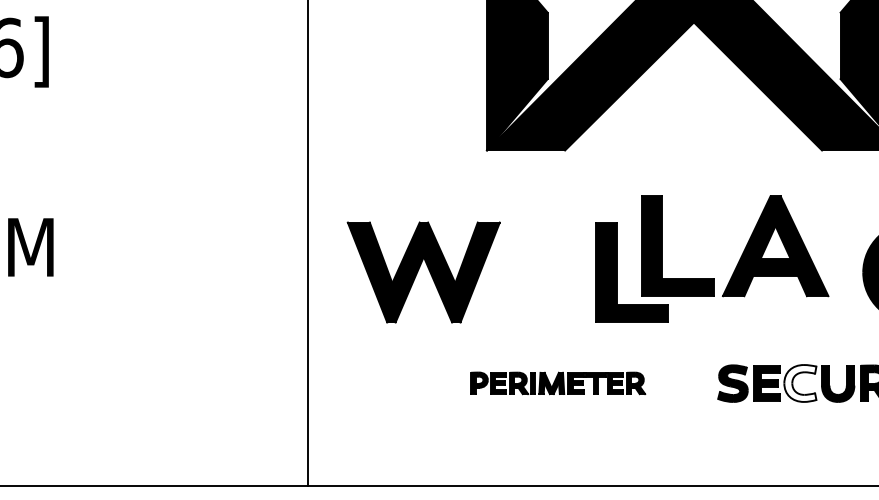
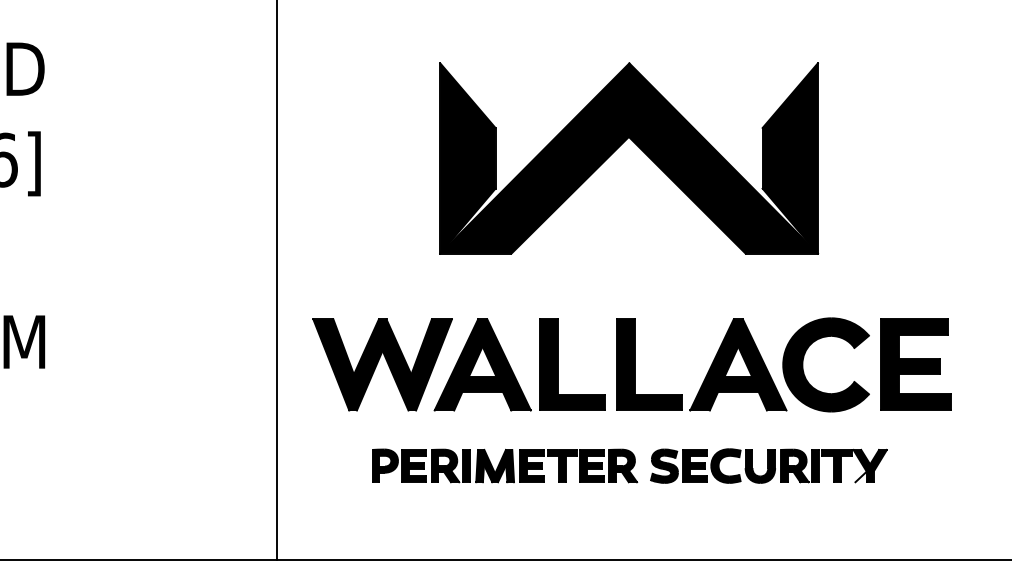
part: (743, 249) -> (709, 367), moved
part: (533, 272) -> (482, 364), added
part: (558, 382) -> (505, 465), size x1.67
fill: (799, 382) -> (725, 465), added

